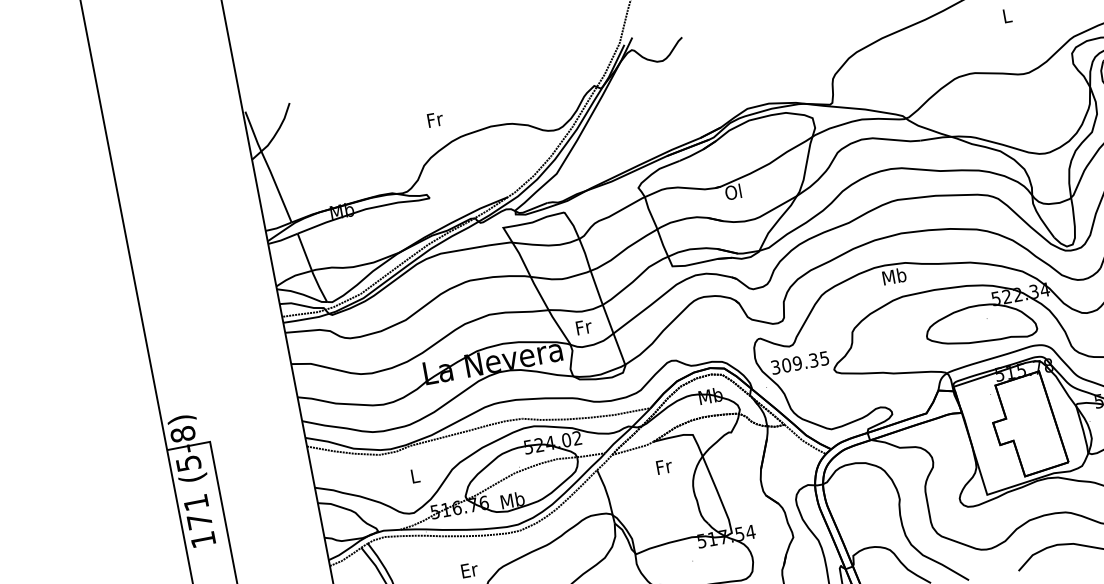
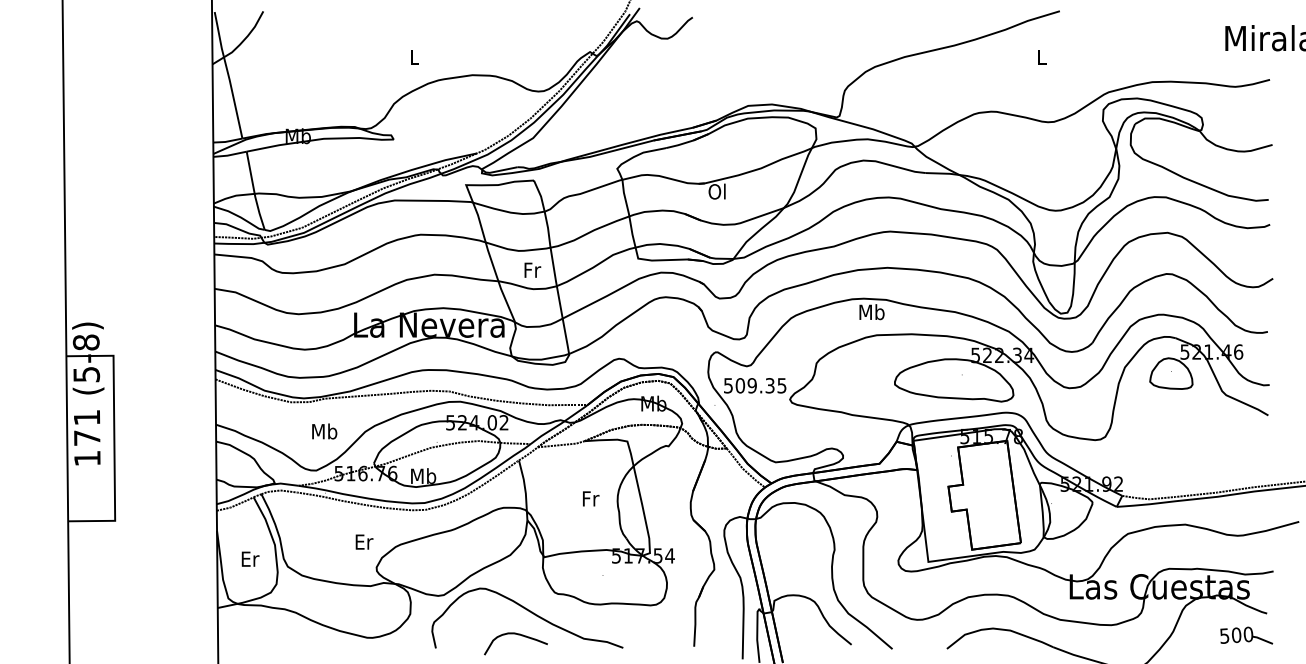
text: (434, 119) -> (414, 56), Fr -> L
text: (583, 326) -> (532, 269), moved
text: (775, 367) -> (728, 385), 309.35 -> 509.35
text: (664, 466) -> (591, 498), moved
text: (415, 475) -> (324, 431), L -> Mb

